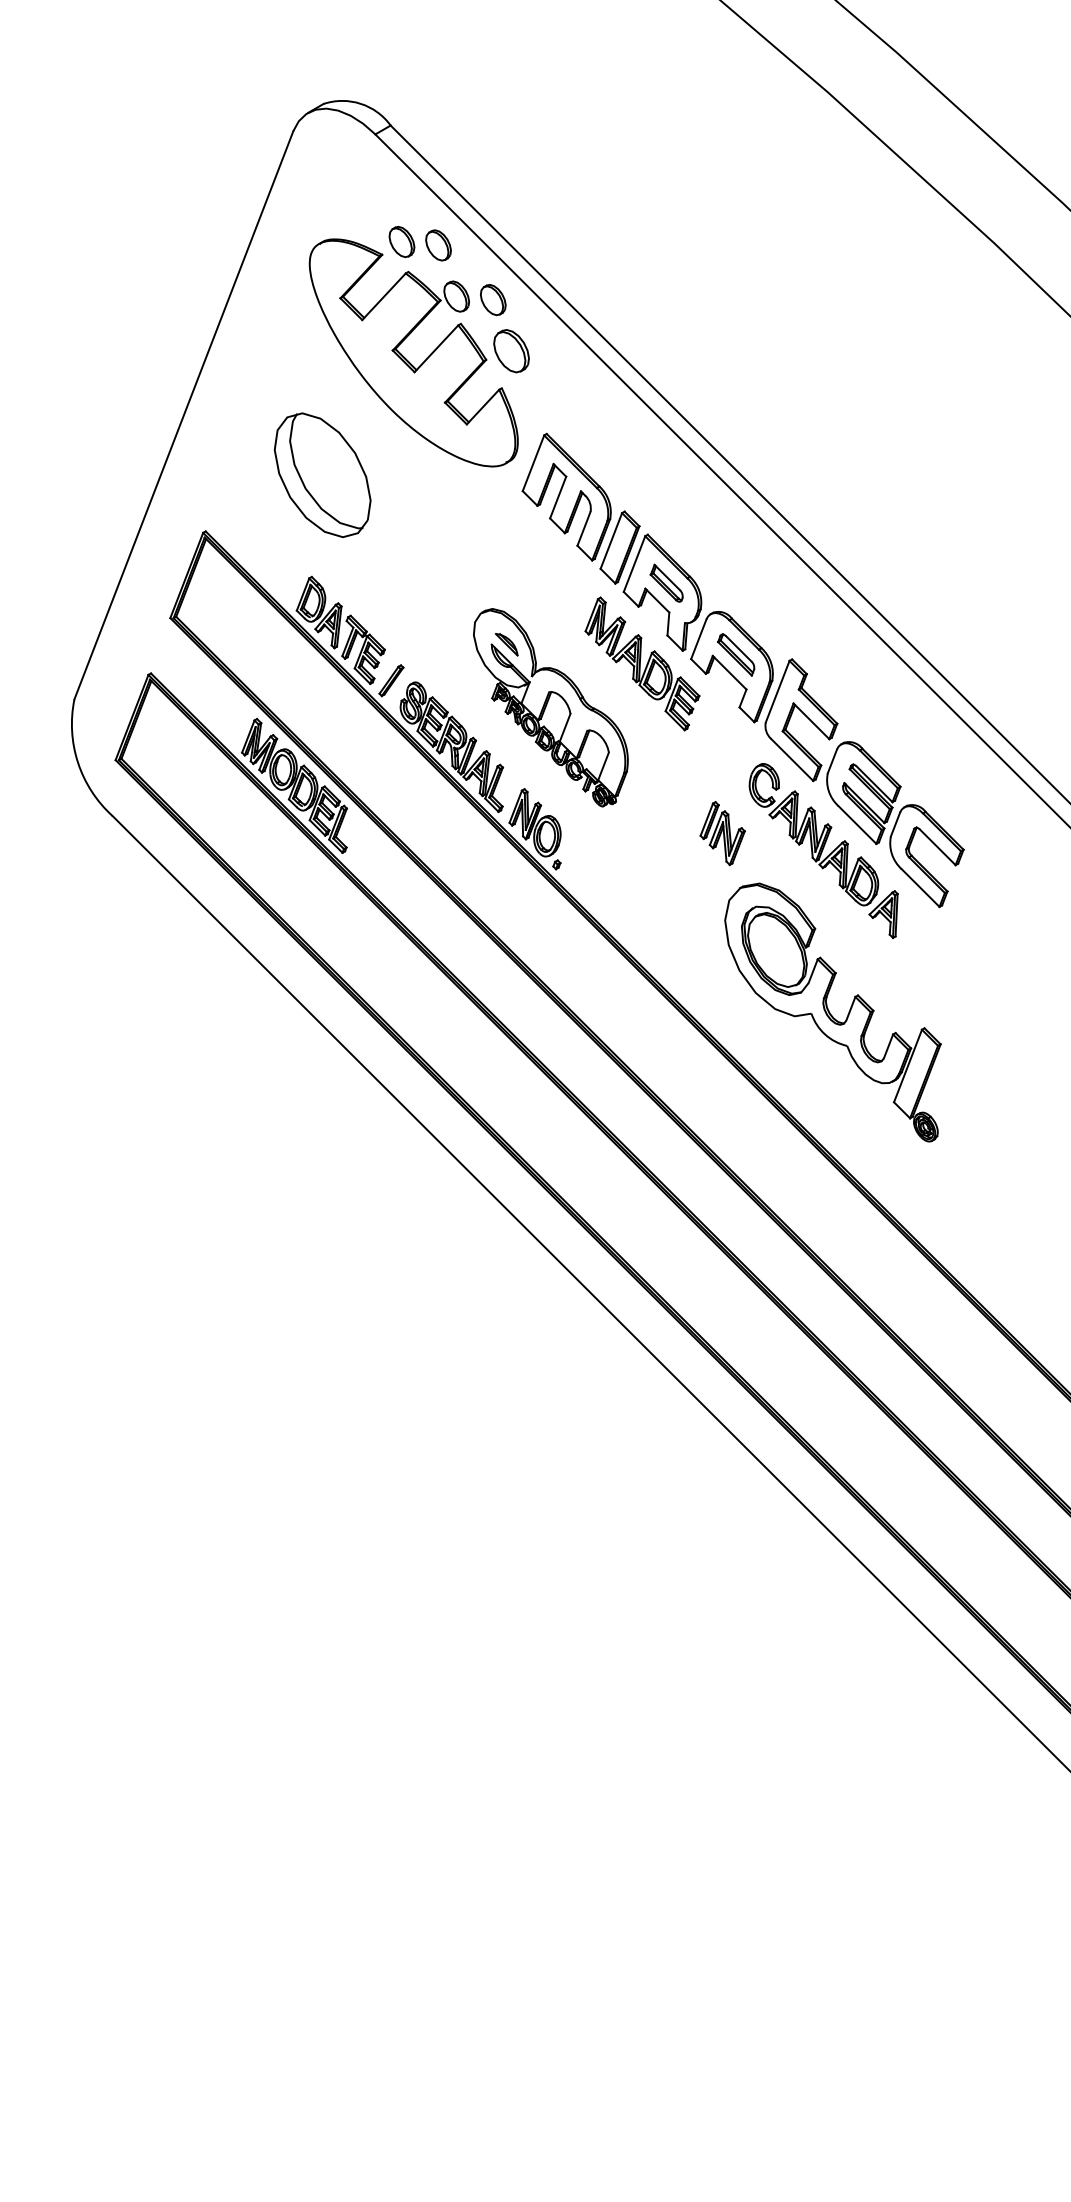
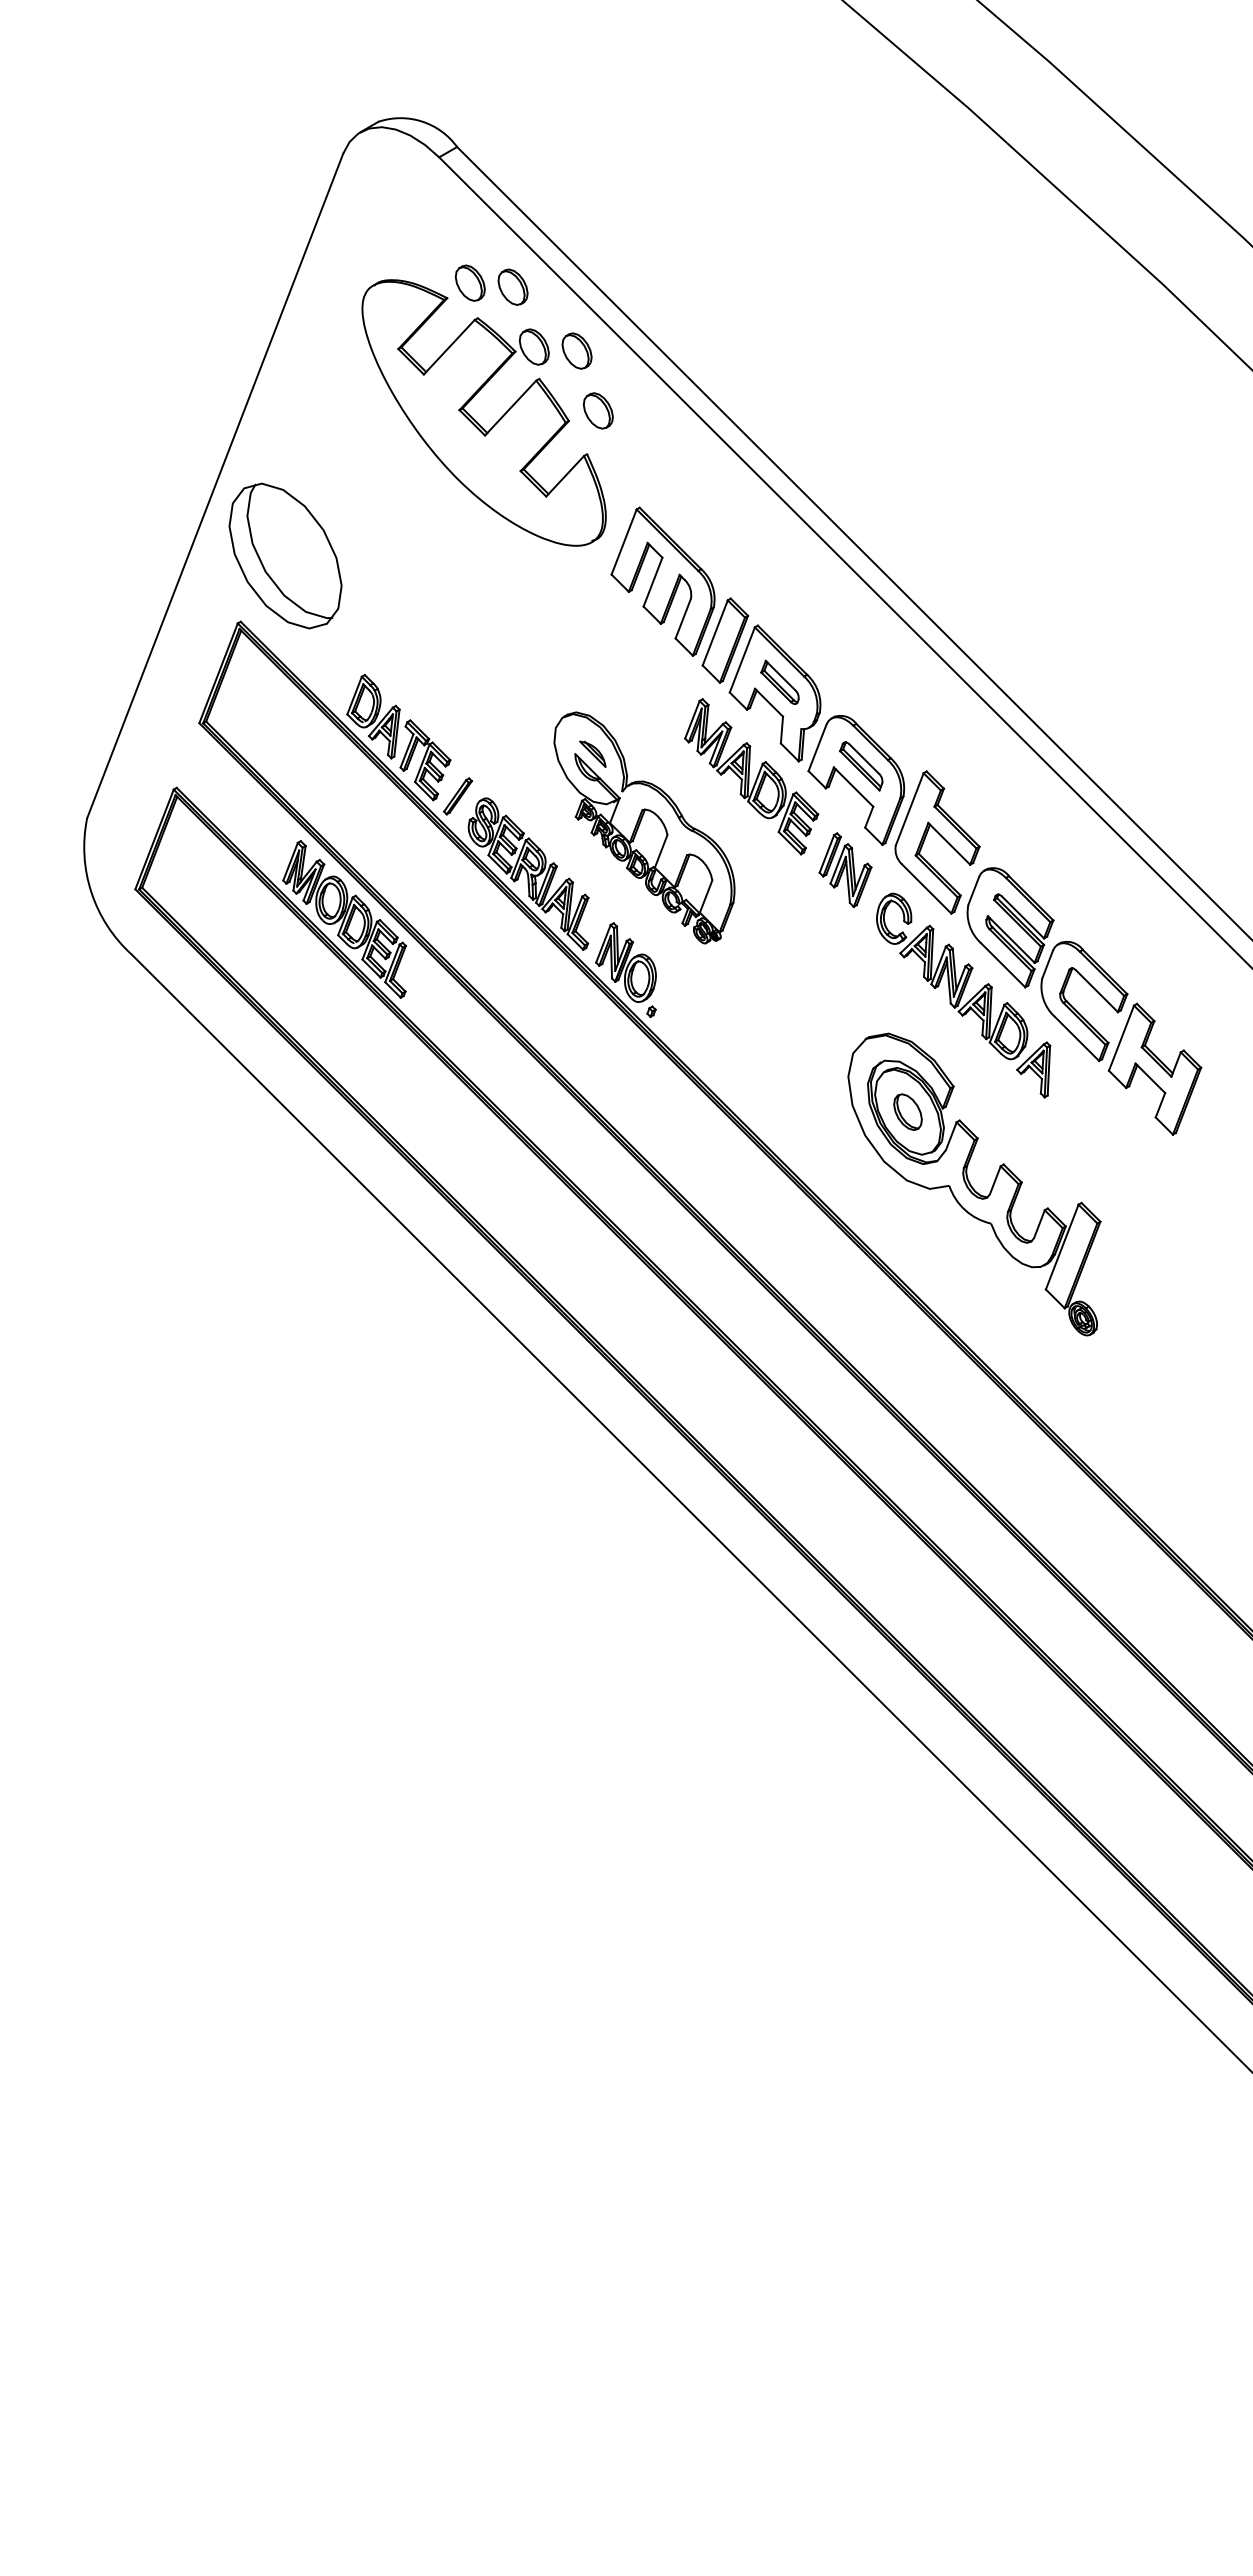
part: (510, 350) -> (597, 410), size x0.71
part: (322, 474) -> (285, 555), moved
part: (722, 832) -> (845, 869), moved
part: (986, 913) -> (1154, 1068), added
part: (775, 950) -> (907, 1111), added

